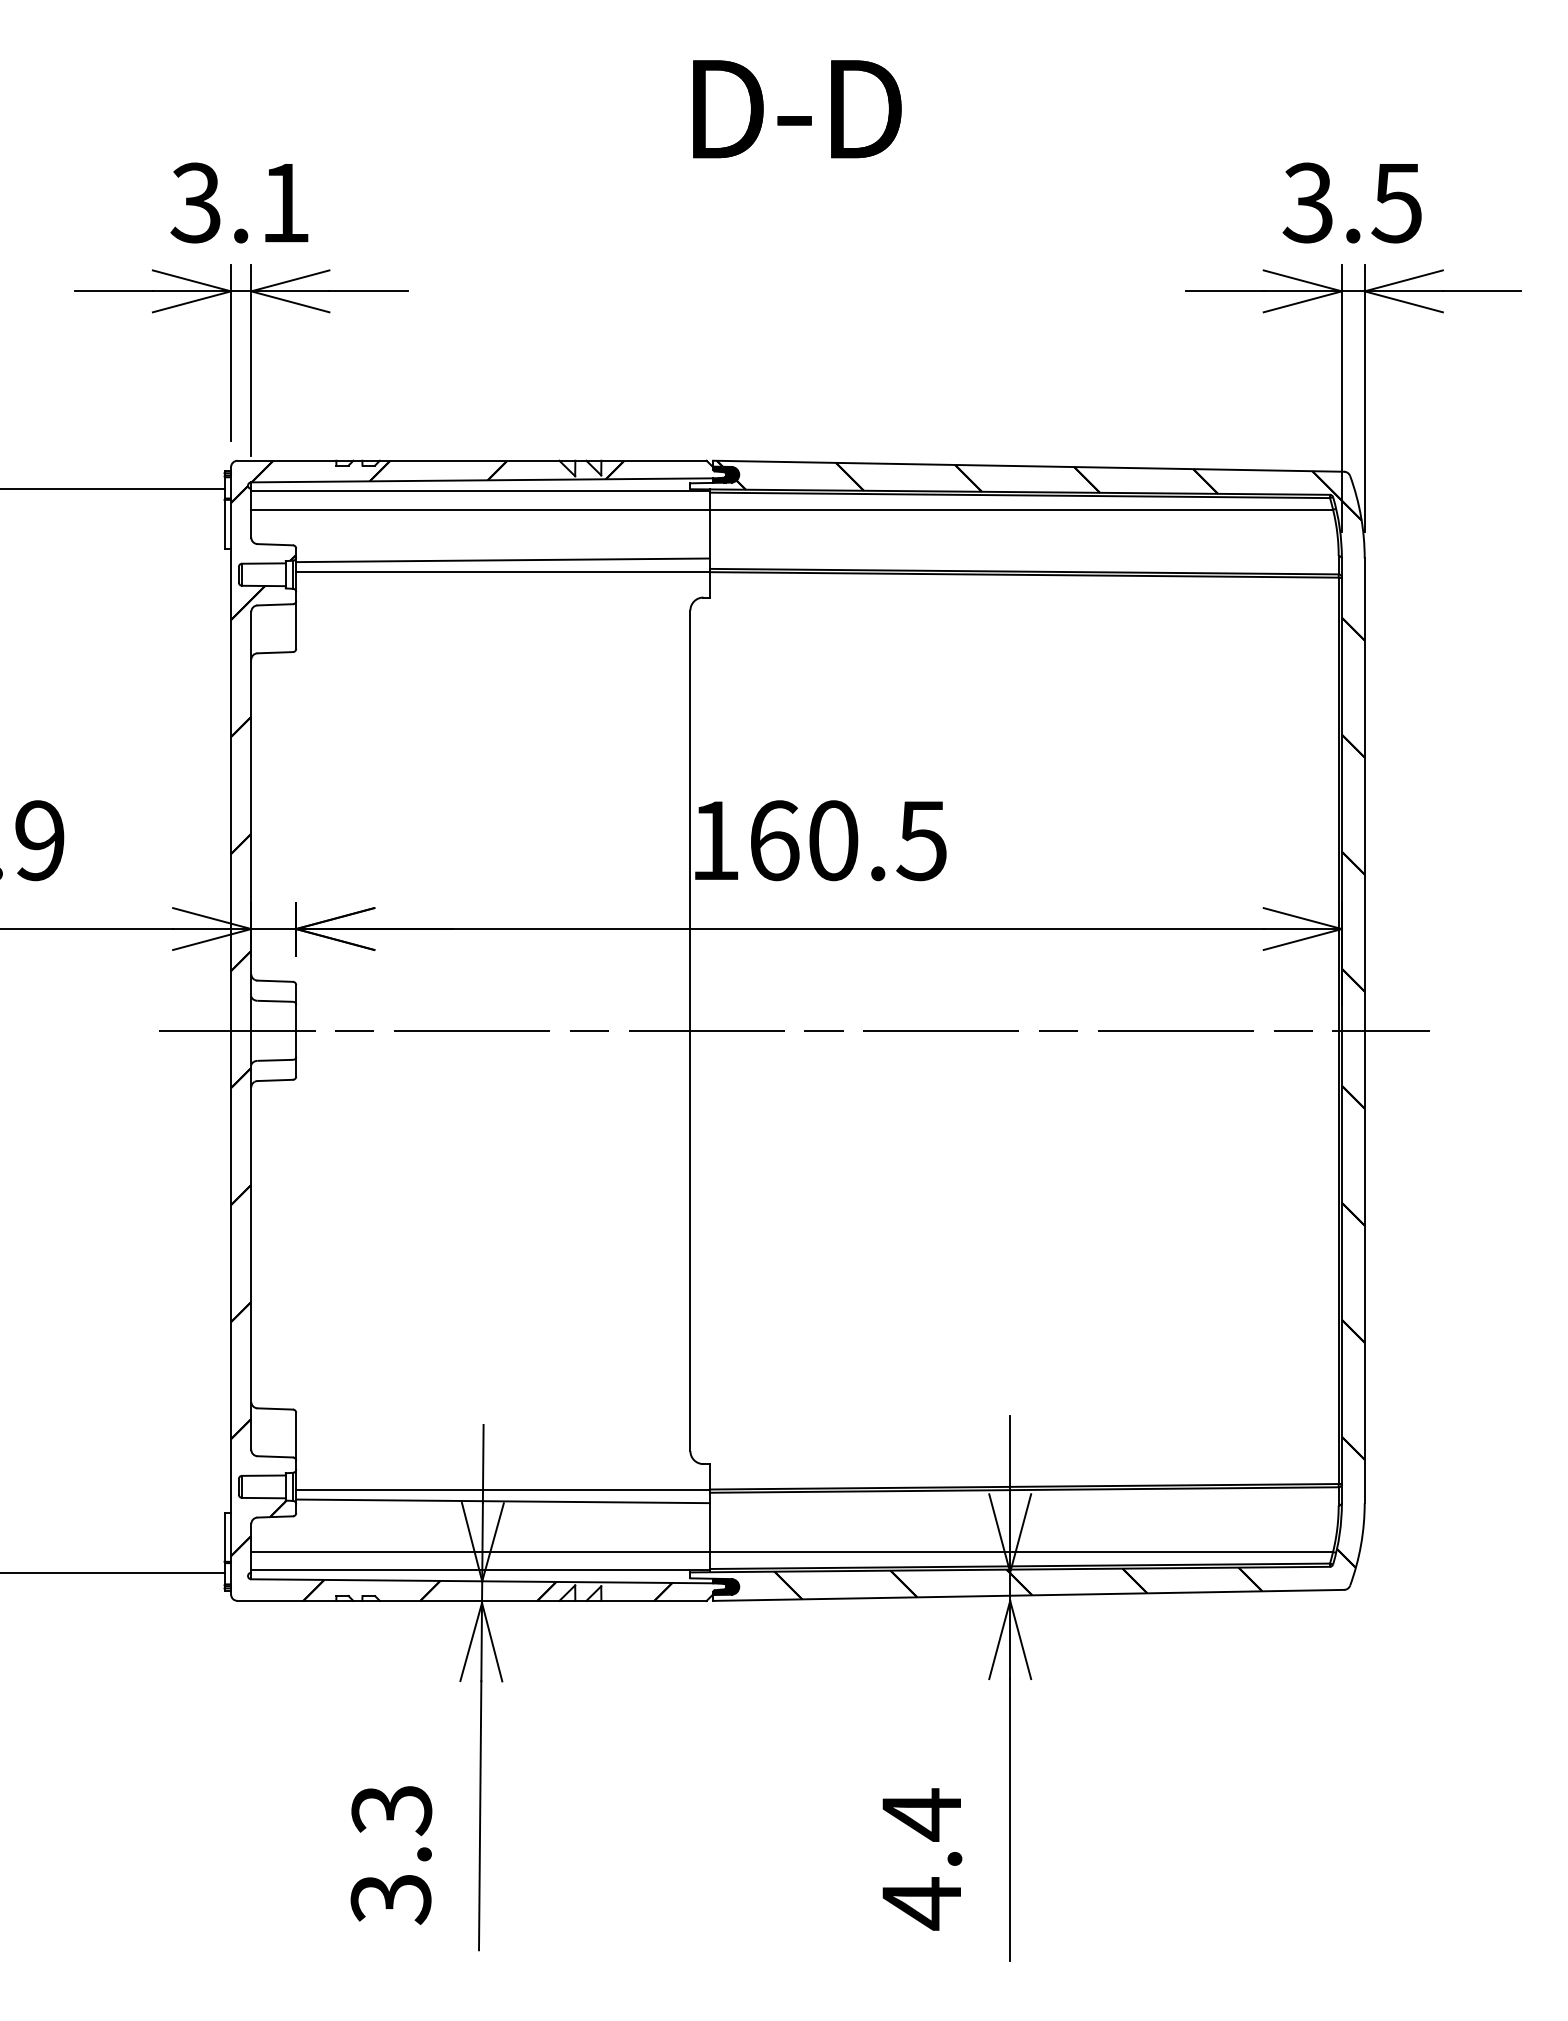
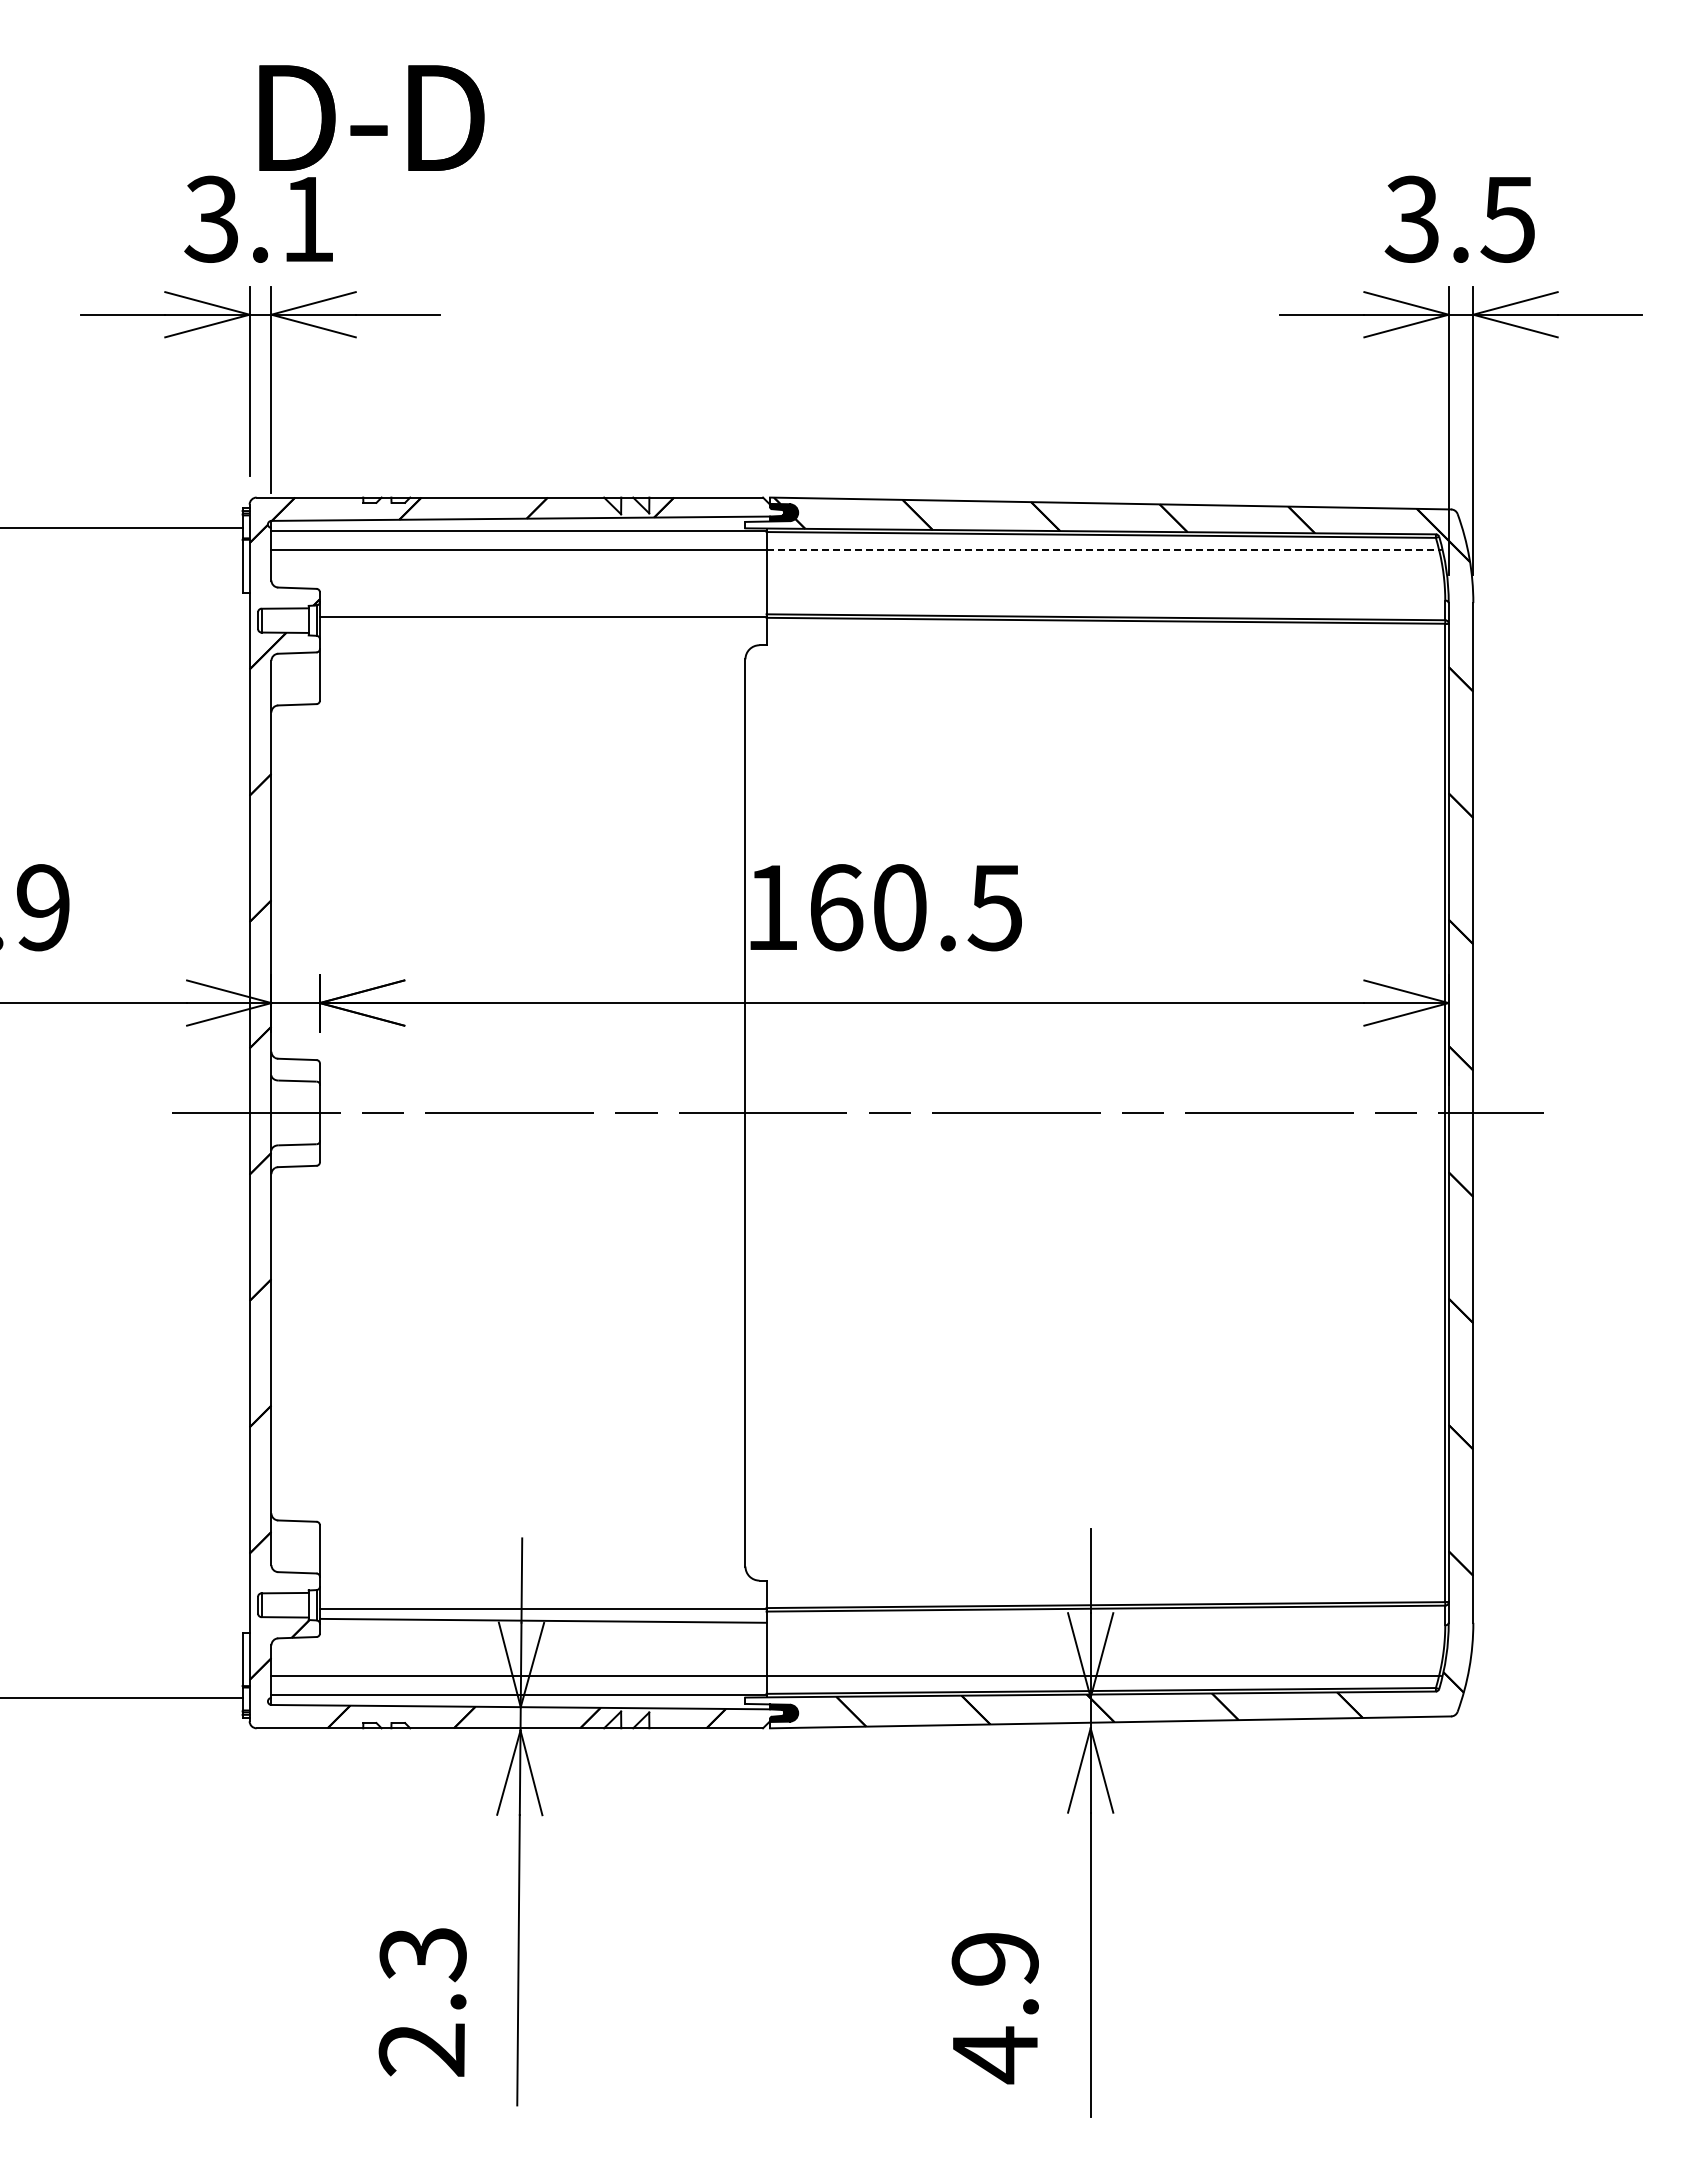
text: (796, 108) -> (371, 117), moved
line: (1022, 509) -> (1103, 550), solid -> dashed
line: (502, 560) -> (542, 605), removed
text: (921, 1815) -> (994, 1959), 4.4 -> 4.9
text: (391, 1899) -> (422, 2050), 3.3 -> 2.3

